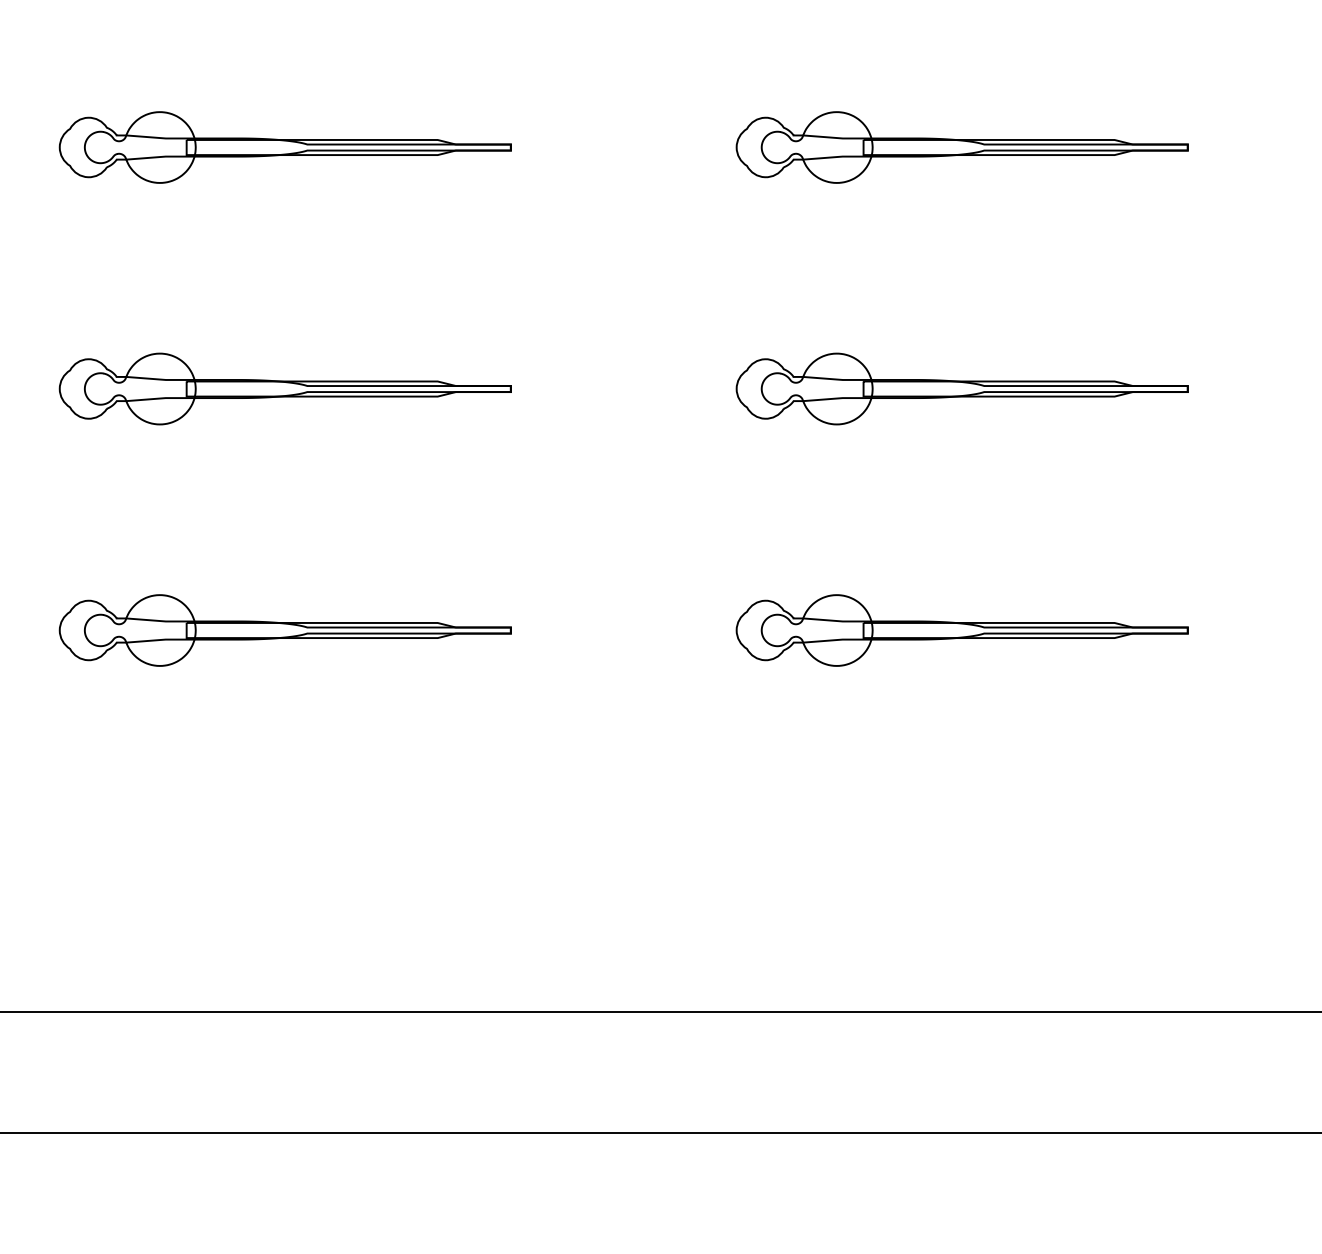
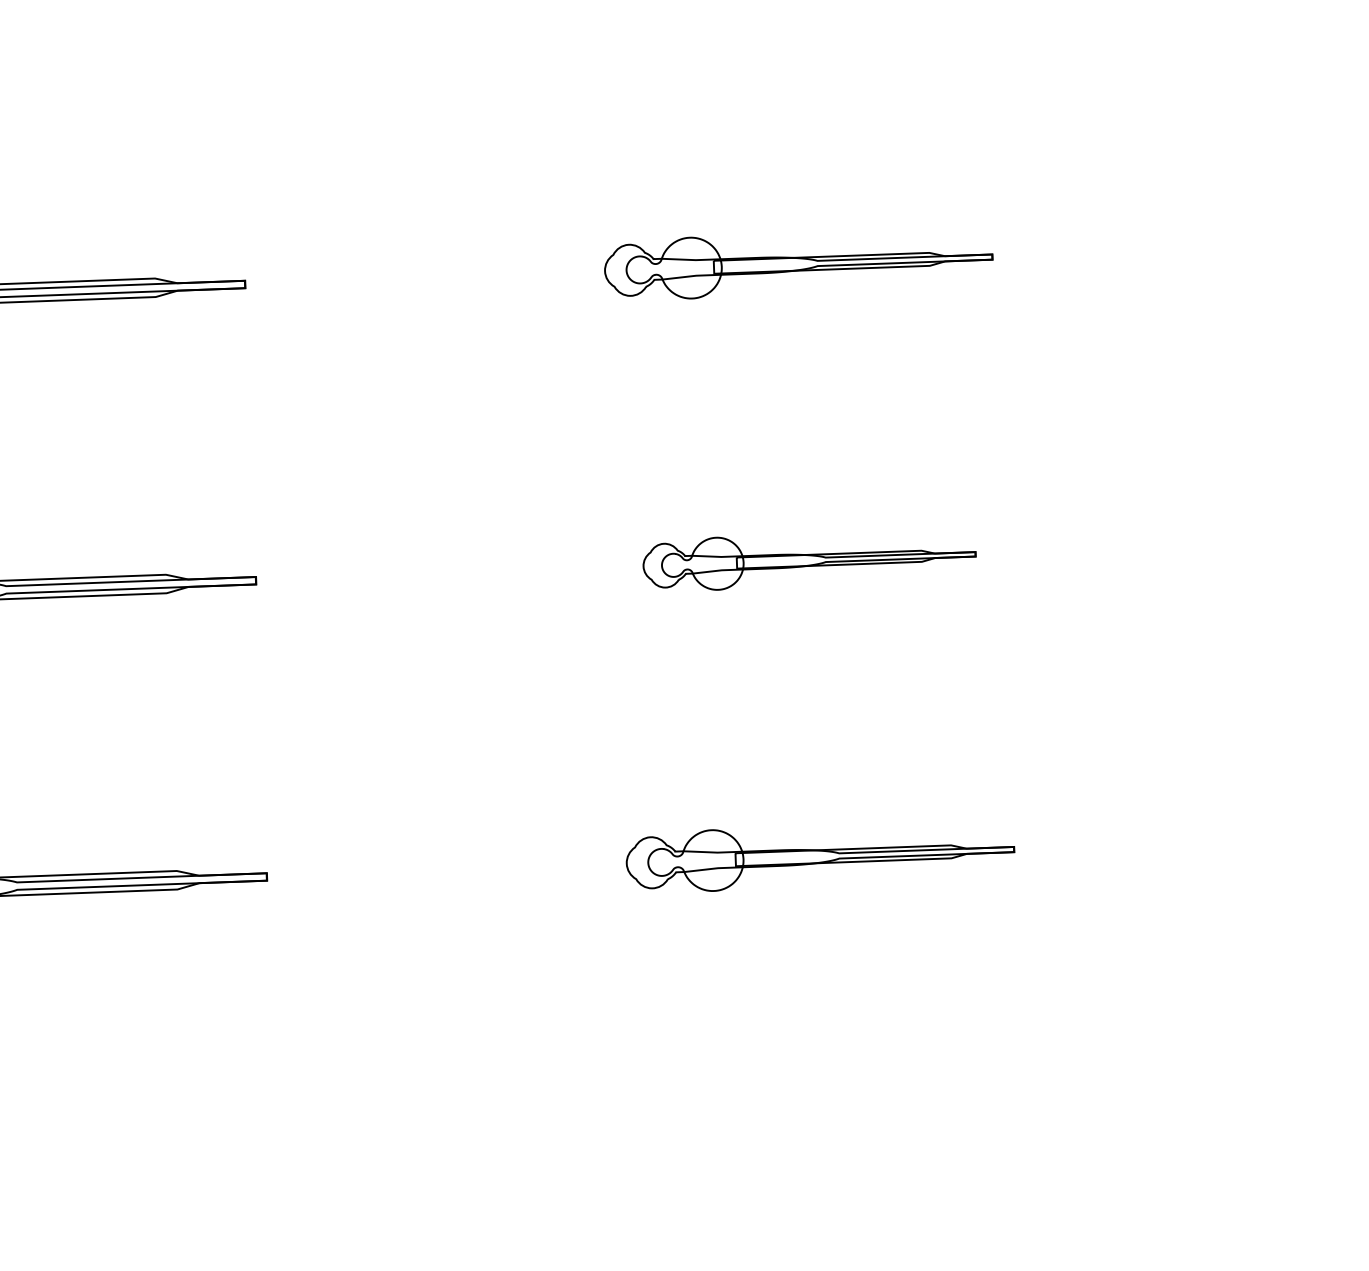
part: (961, 147) -> (797, 264), size x0.7
part: (961, 388) -> (808, 559), size x0.6
part: (961, 630) -> (819, 856), size x0.7

